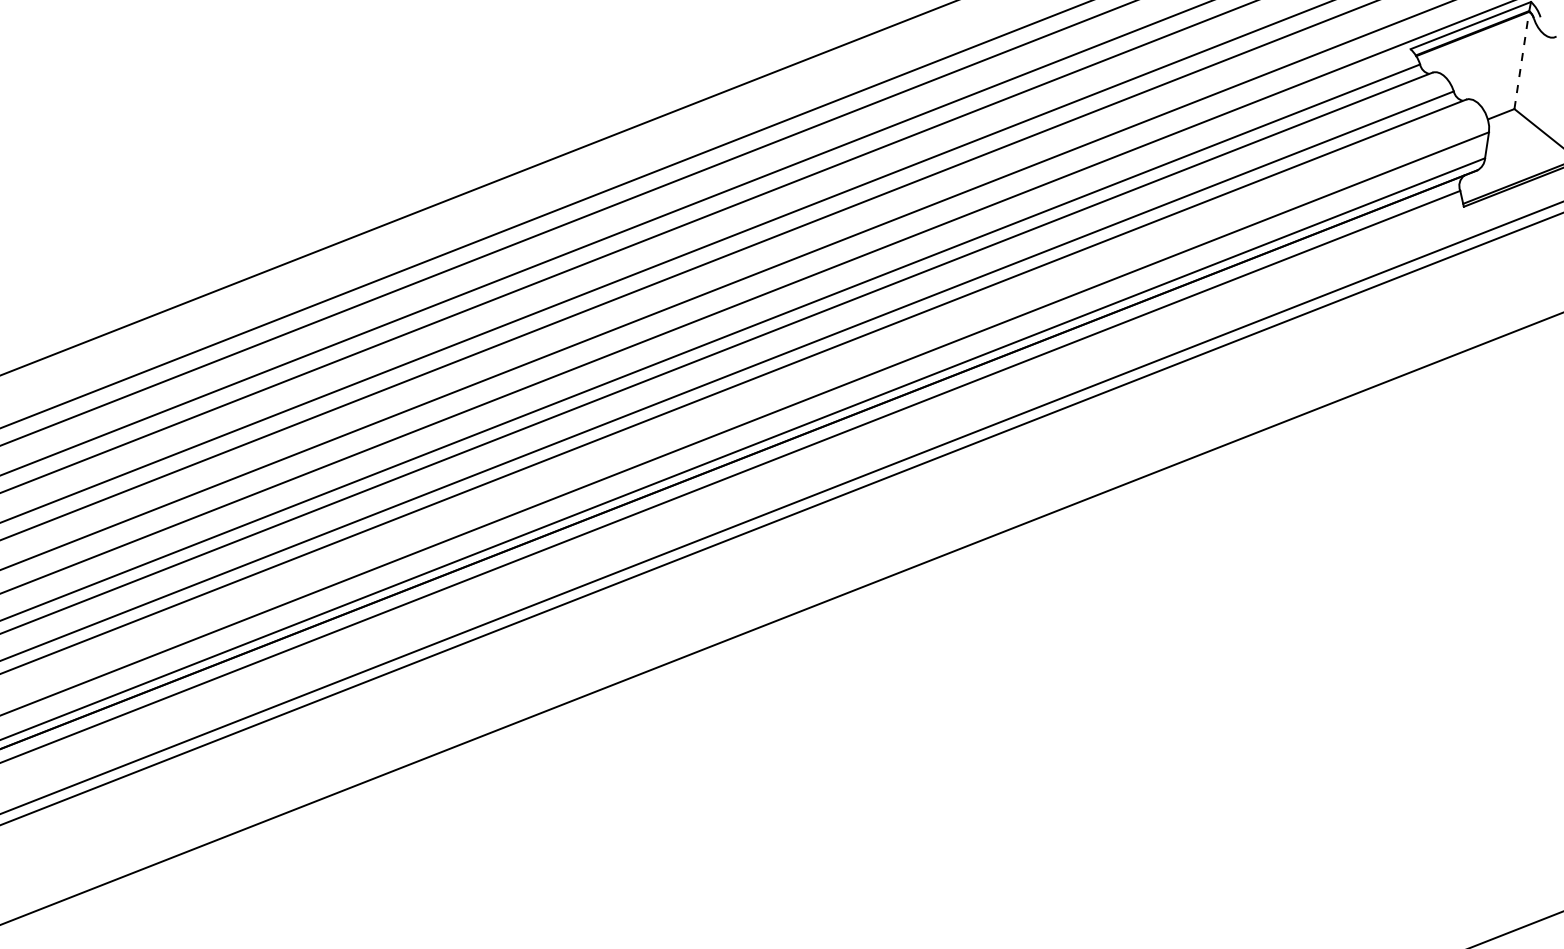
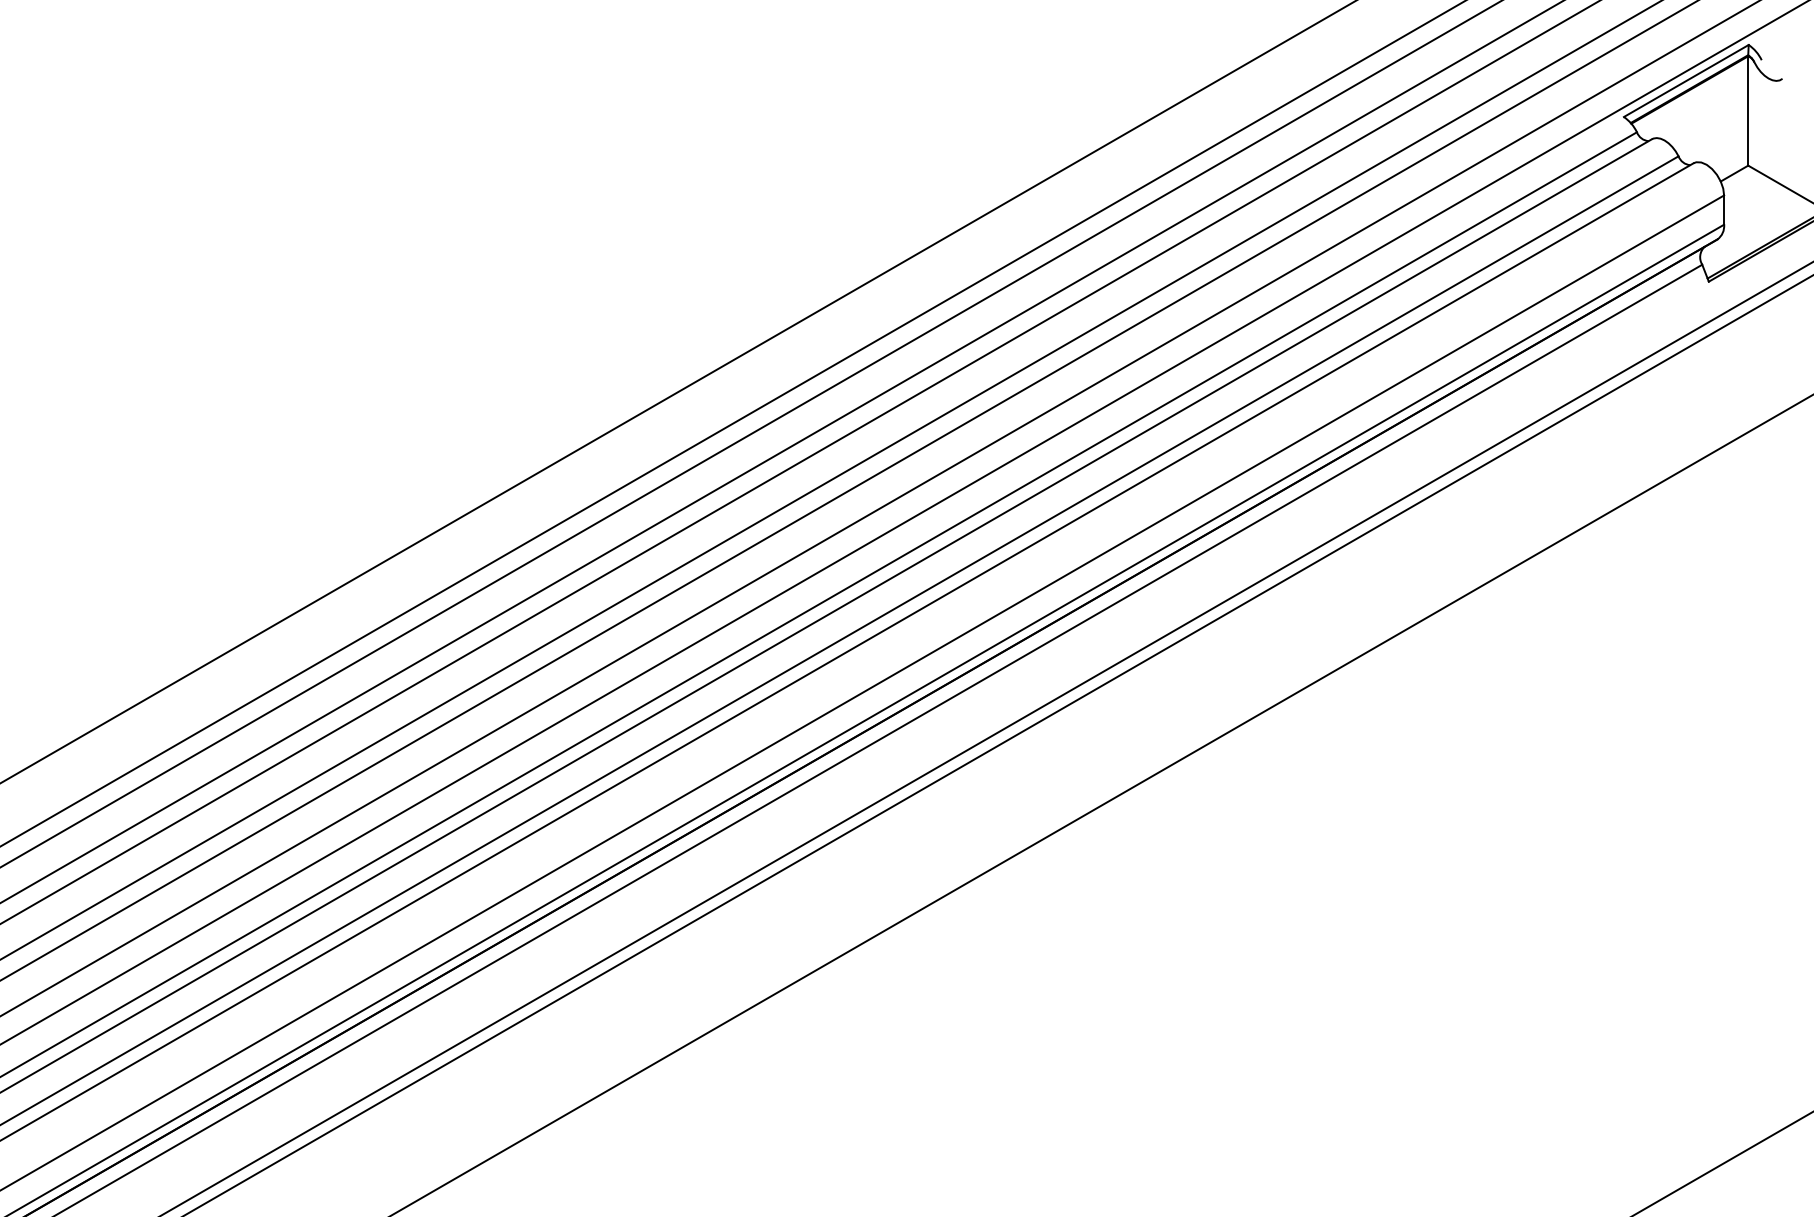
line: (1522, 60) -> (1748, 110), dashed -> solid

